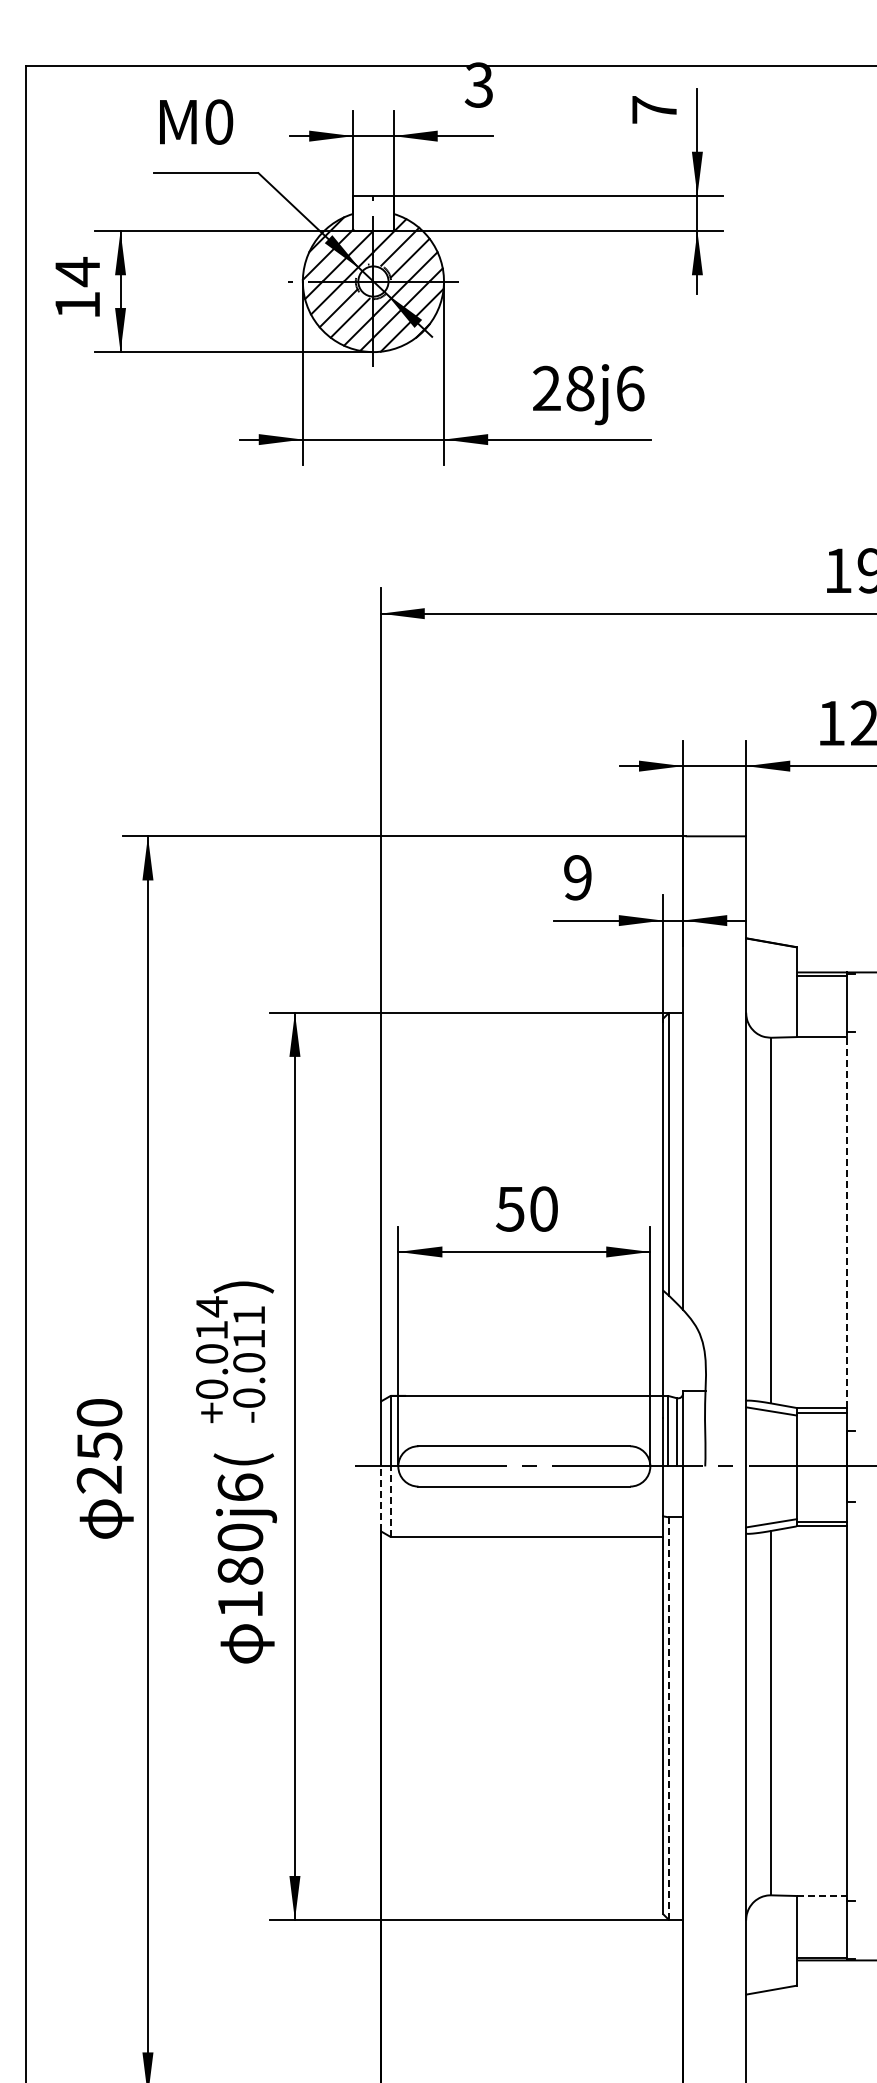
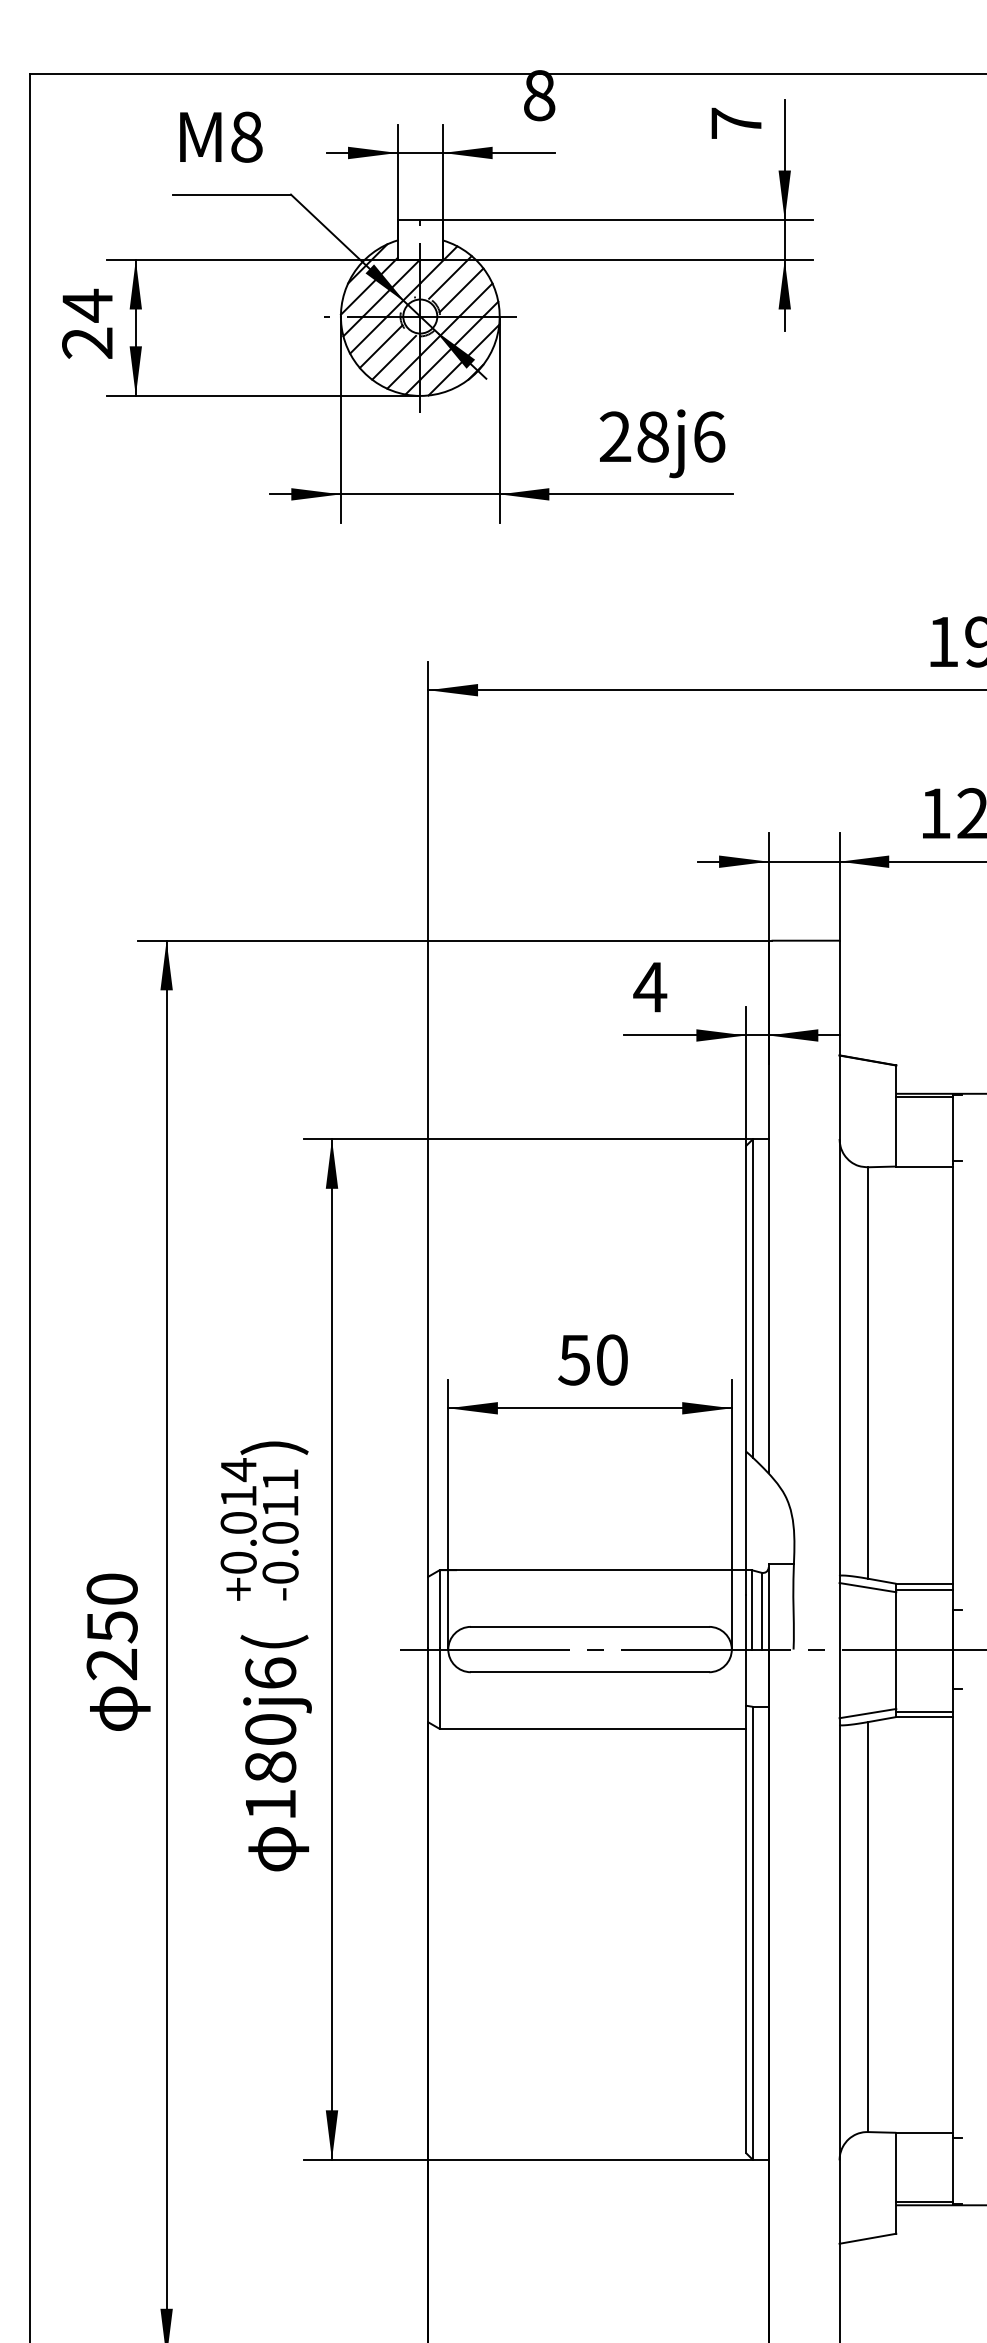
text: (478, 84) -> (538, 94), 3 -> 8
text: (219, 121) -> (247, 136), M0 -> M8
text: (77, 305) -> (87, 343), 14 -> 24
text: (577, 877) -> (649, 987), 9 -> 4
line: (846, 1221) -> (952, 1374), dashed -> solid
line: (380, 1498) -> (428, 1685), dashed -> solid
line: (390, 1501) -> (439, 1689), dashed -> solid
line: (669, 1719) -> (753, 1934), dashed -> solid
line: (822, 1895) -> (925, 2132), dashed -> solid

